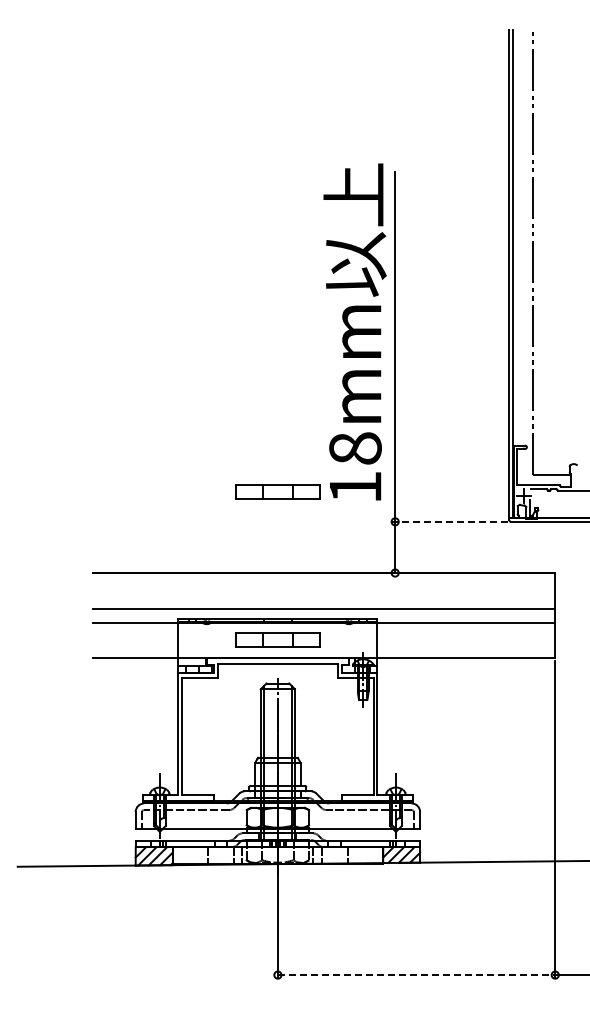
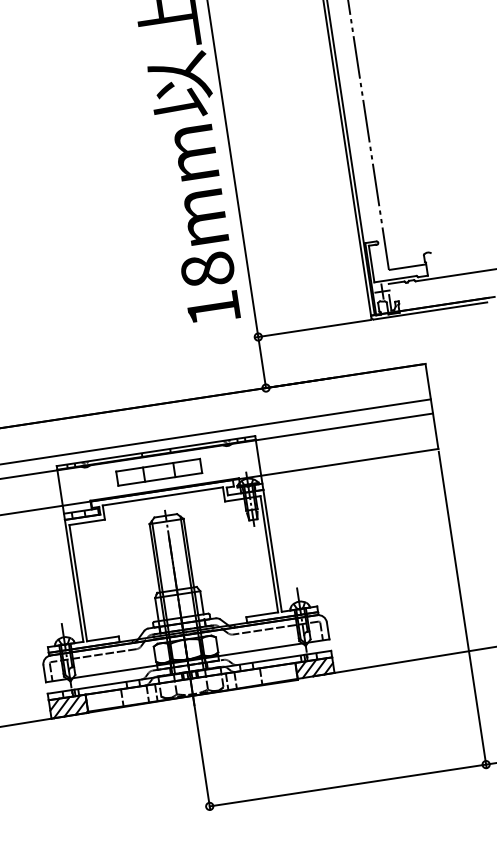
part: (277, 491) -> (136, 324), removed
line: (450, 521) -> (313, 328), dashed -> solid
line: (416, 975) -> (347, 785), dashed -> solid

